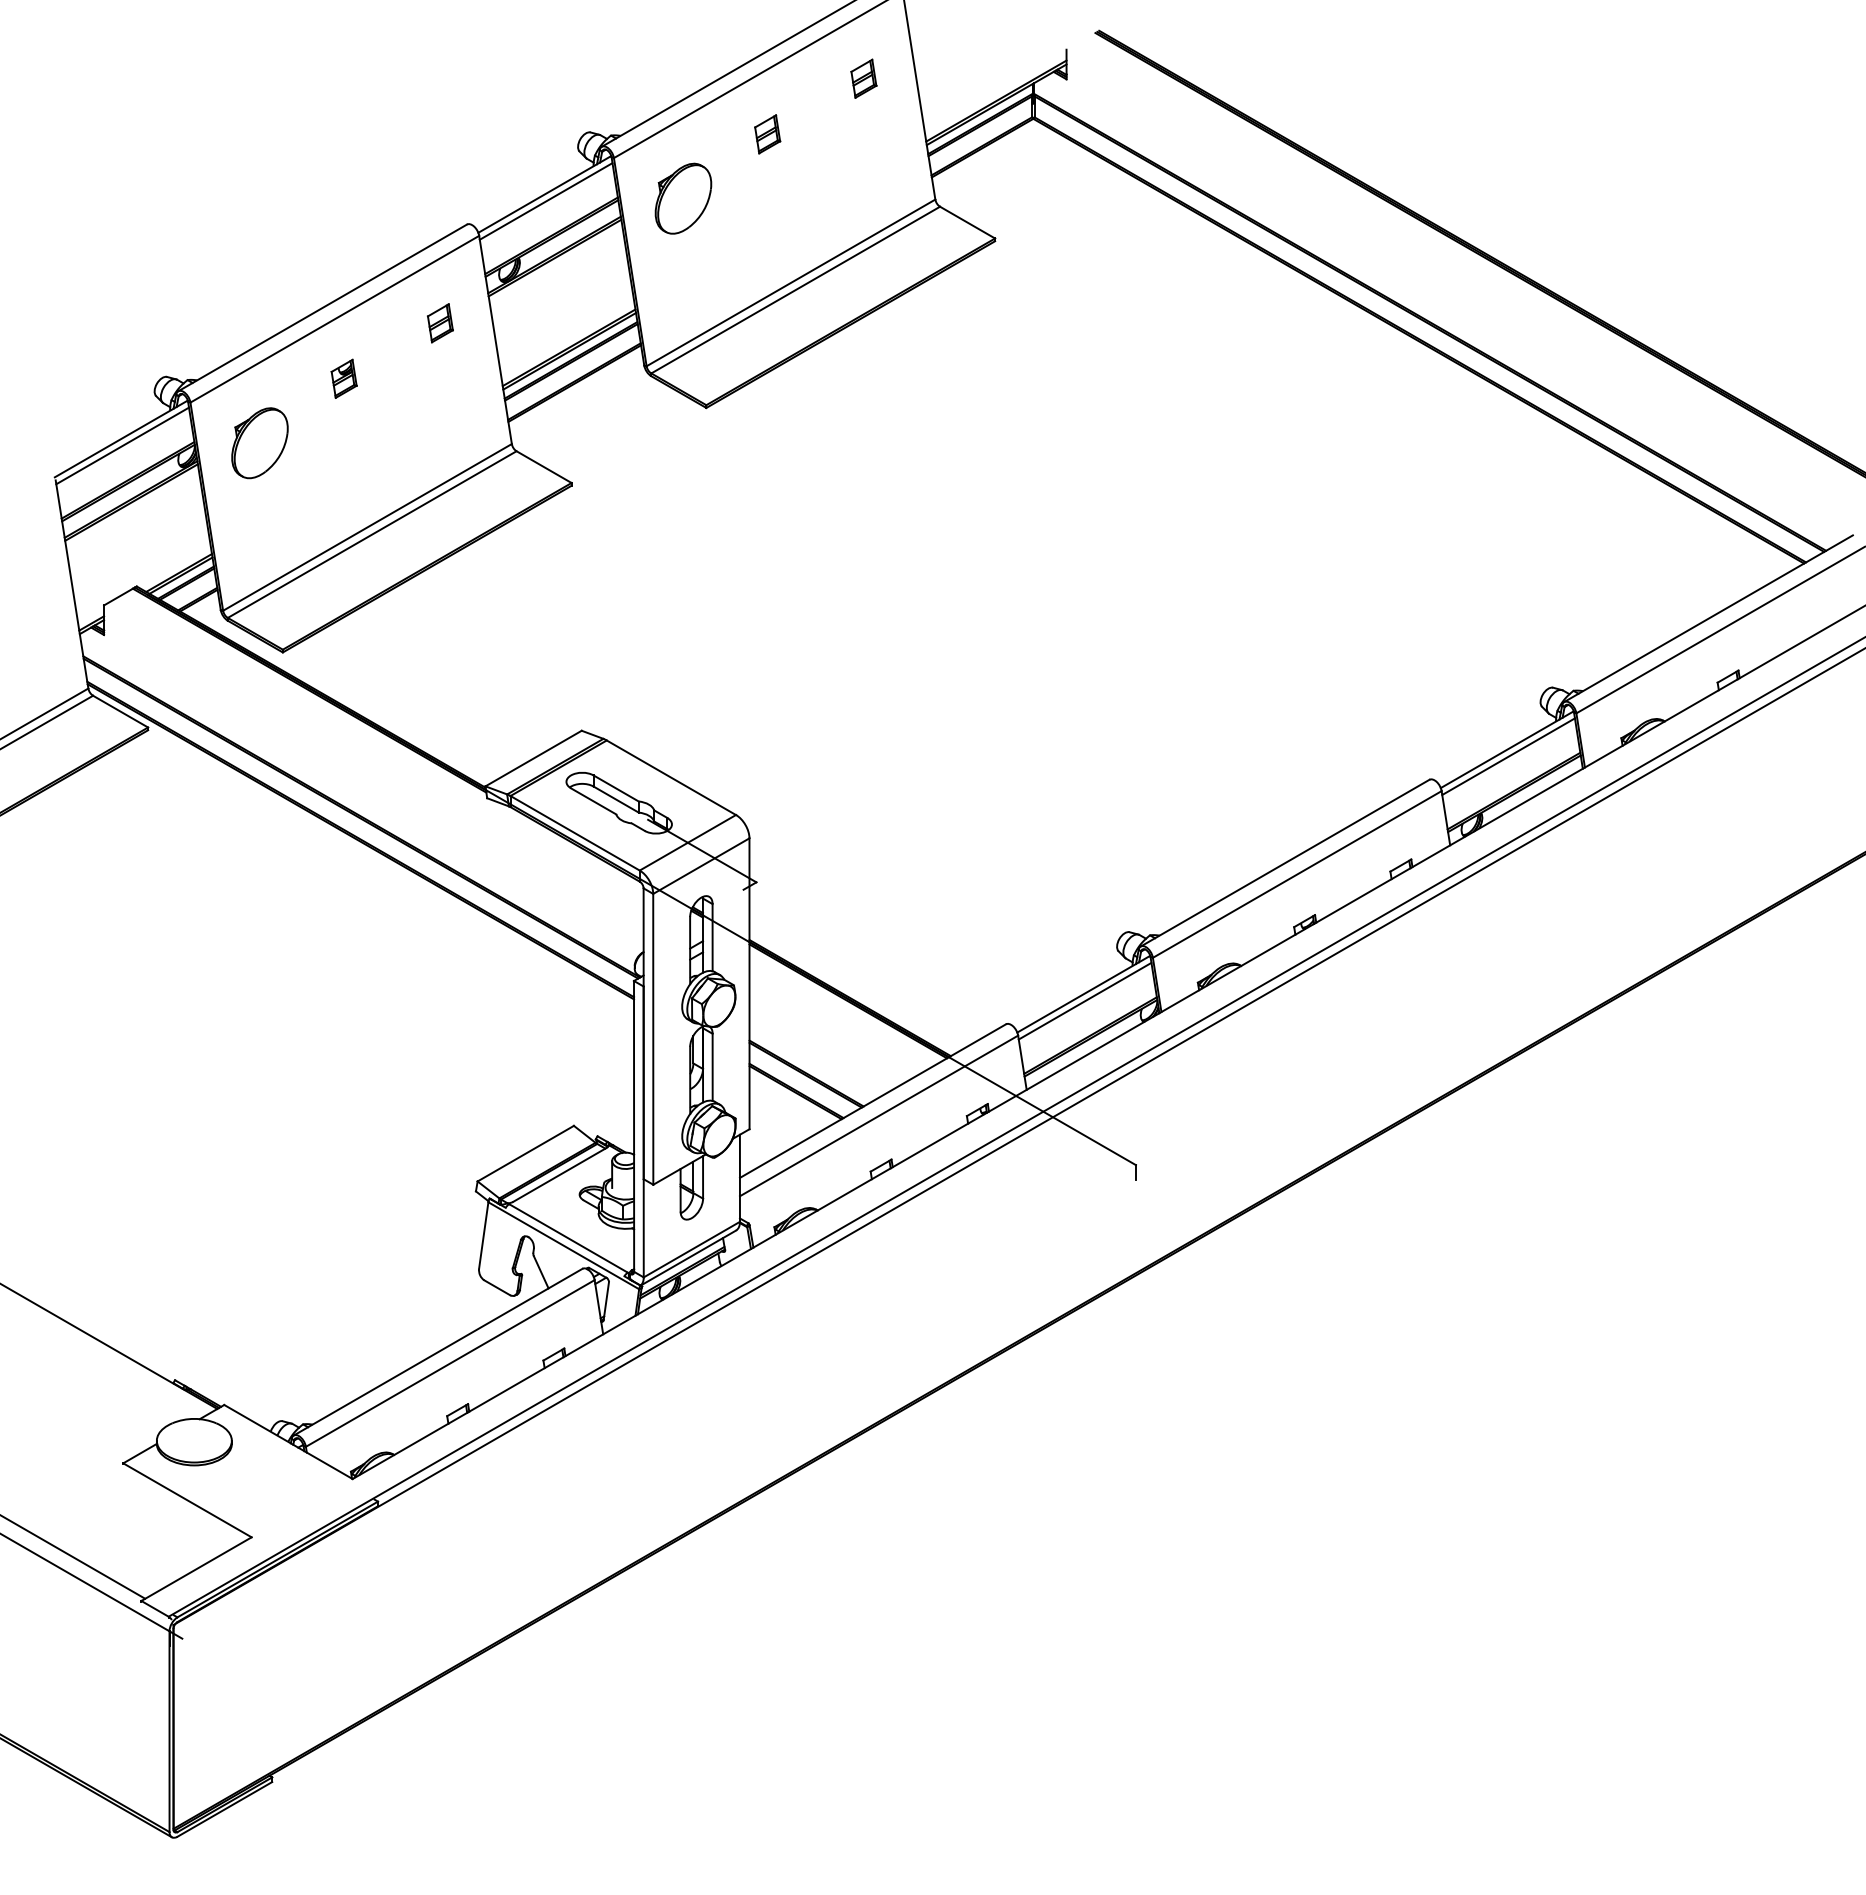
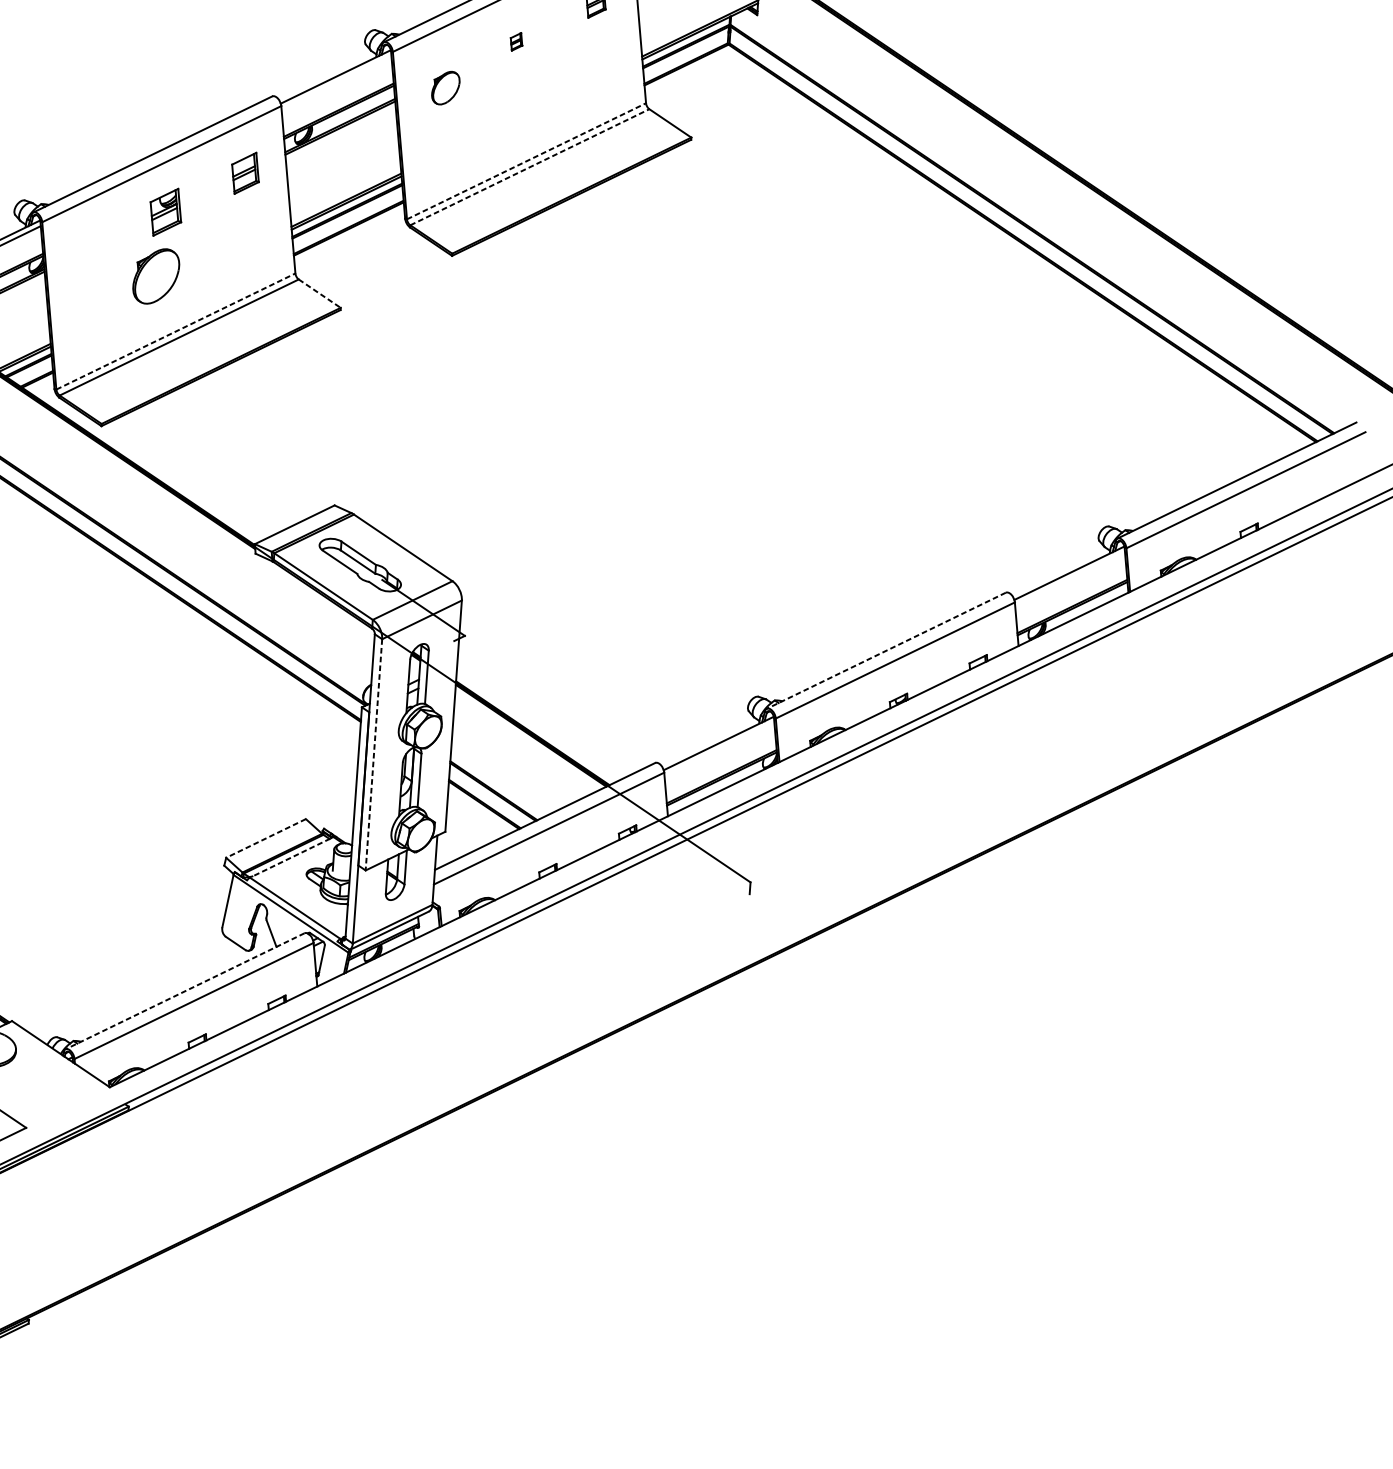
part: (767, 134) -> (516, 41), size x0.6
part: (683, 198) -> (445, 88), size x0.6
line: (545, 201) -> (335, 82), removed
line: (790, 282) -> (526, 160), solid -> dashed
line: (795, 290) -> (529, 167), solid -> dashed
part: (440, 323) -> (245, 173), size x1.4
part: (343, 378) -> (165, 211), size x1.6
part: (259, 443) -> (155, 276), moved
line: (544, 467) -> (320, 293), solid -> dashed
line: (367, 527) -> (175, 331), solid -> dashed
line: (1508, 756) -> (1070, 578), removed
line: (1285, 863) -> (886, 651), solid -> dashed
line: (1084, 1000) -> (718, 748), removed
line: (653, 1039) -> (374, 754), solid -> dashed
line: (525, 1153) -> (265, 838), solid -> dashed
line: (559, 1175) -> (291, 857), solid -> dashed
line: (438, 1352) -> (185, 991), solid -> dashed

